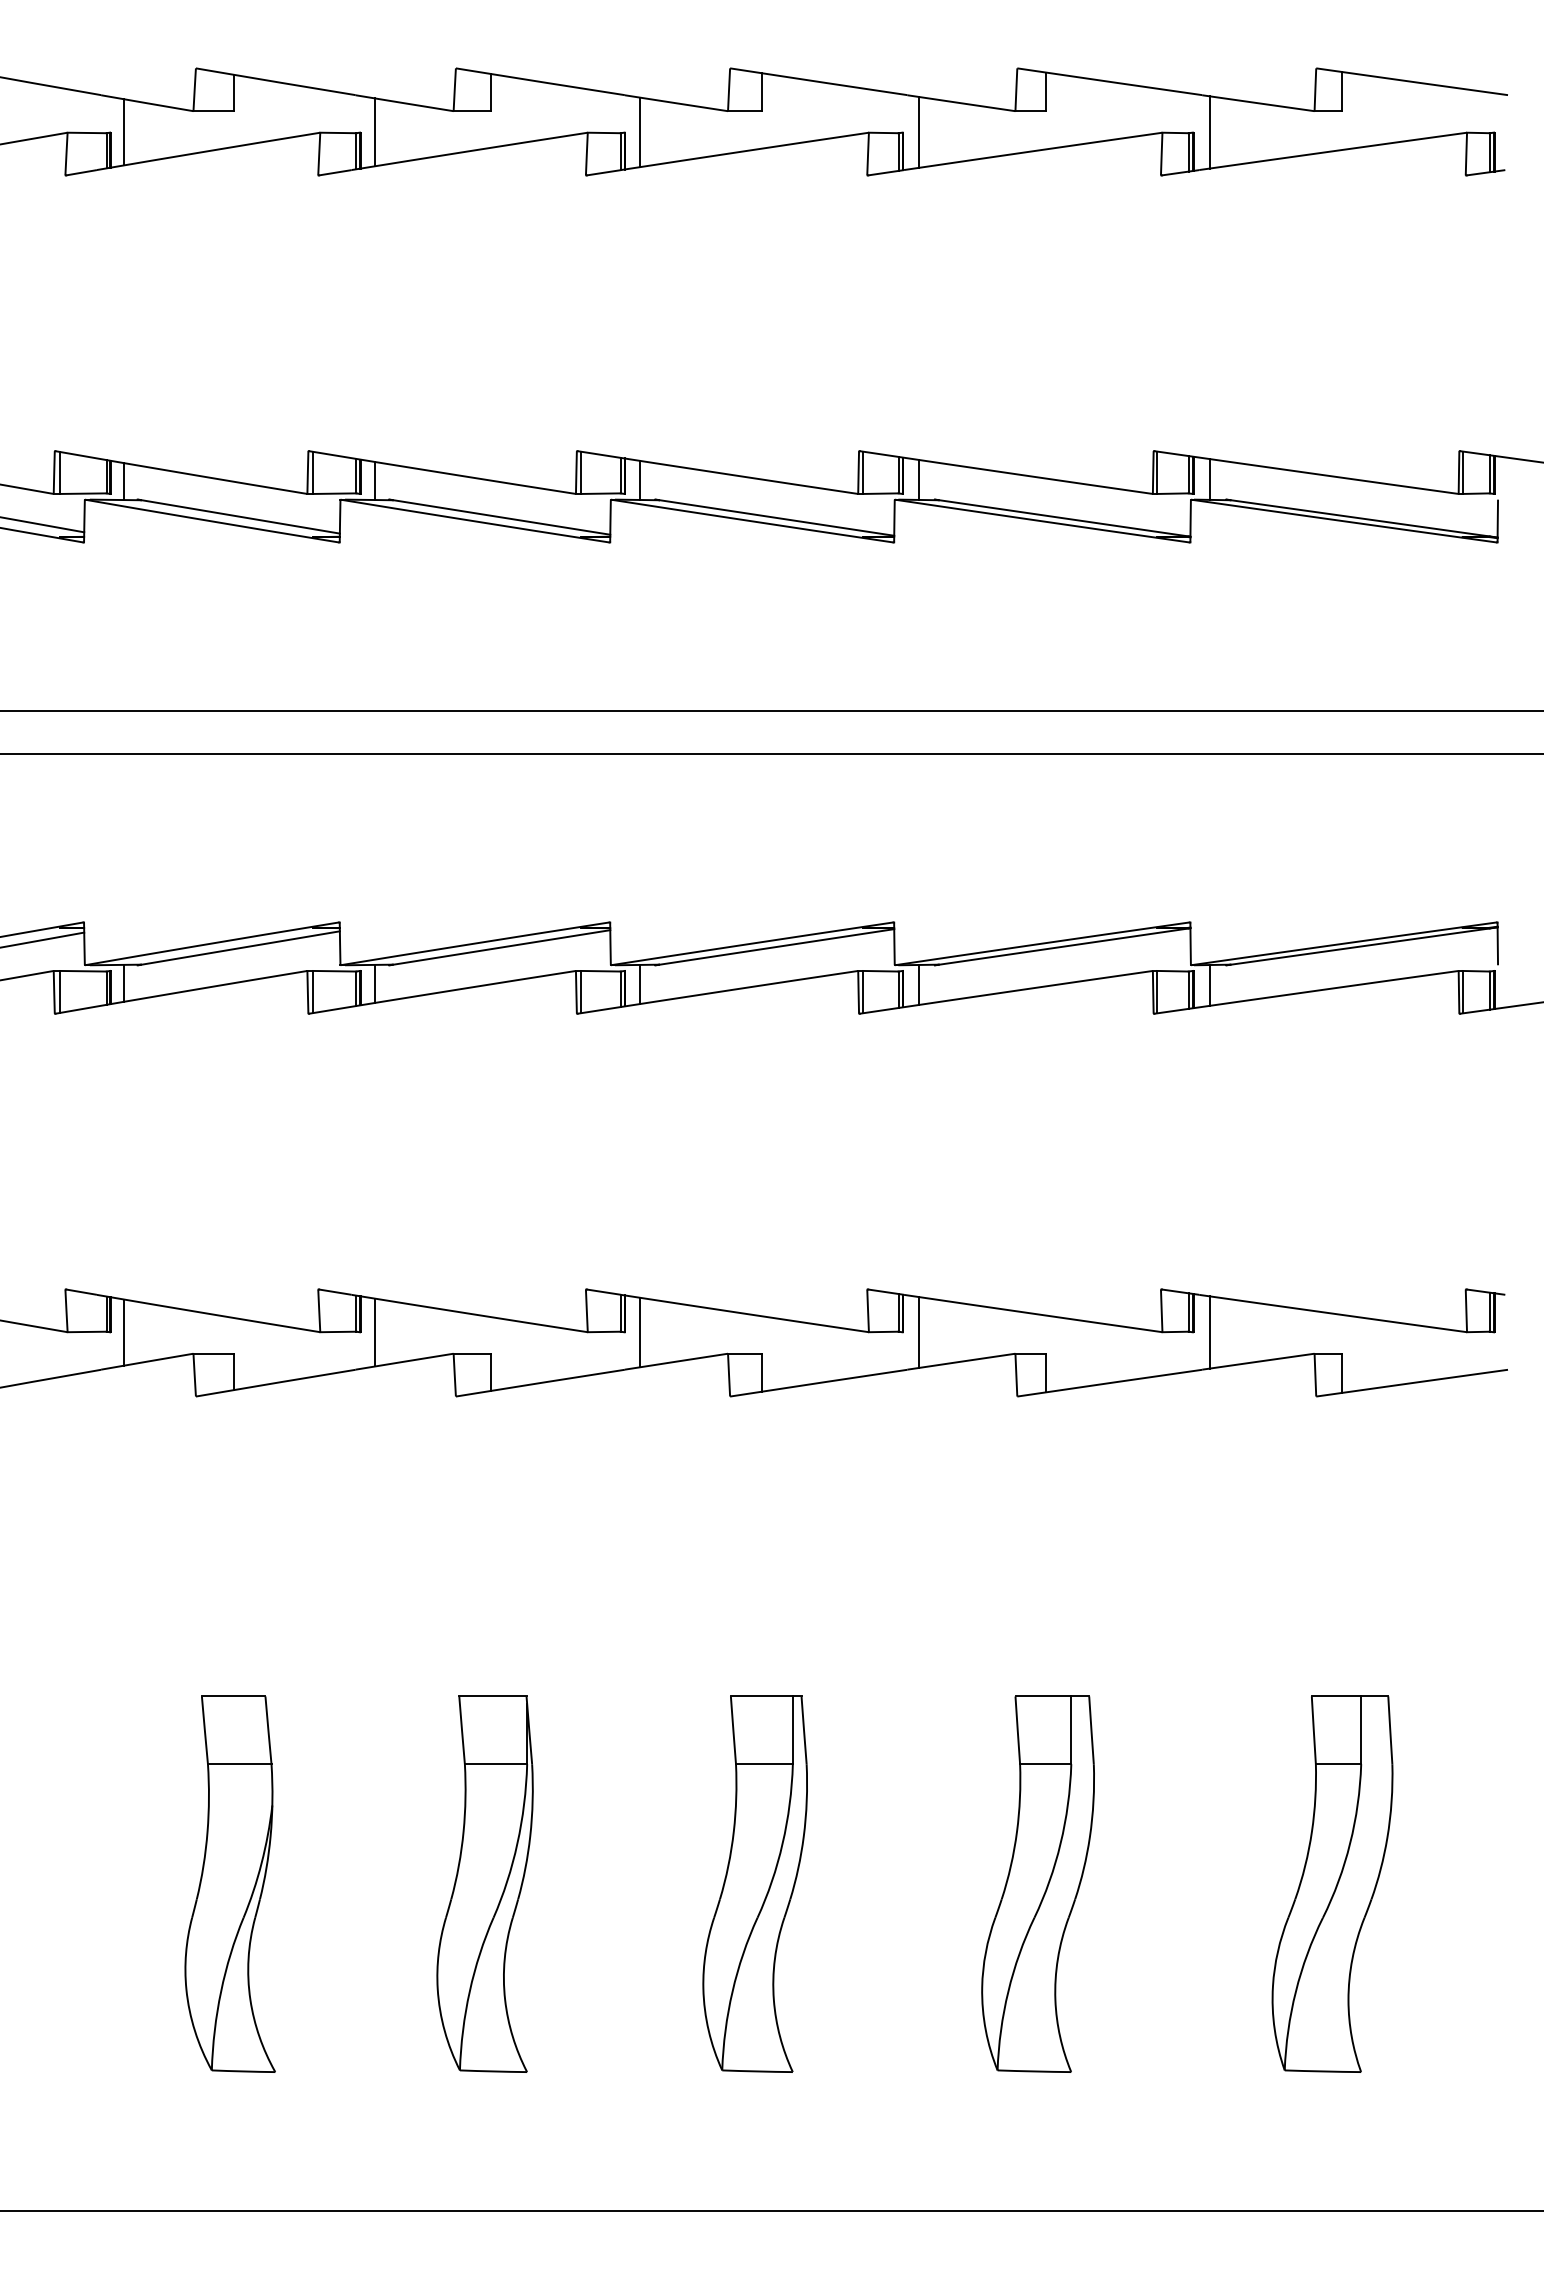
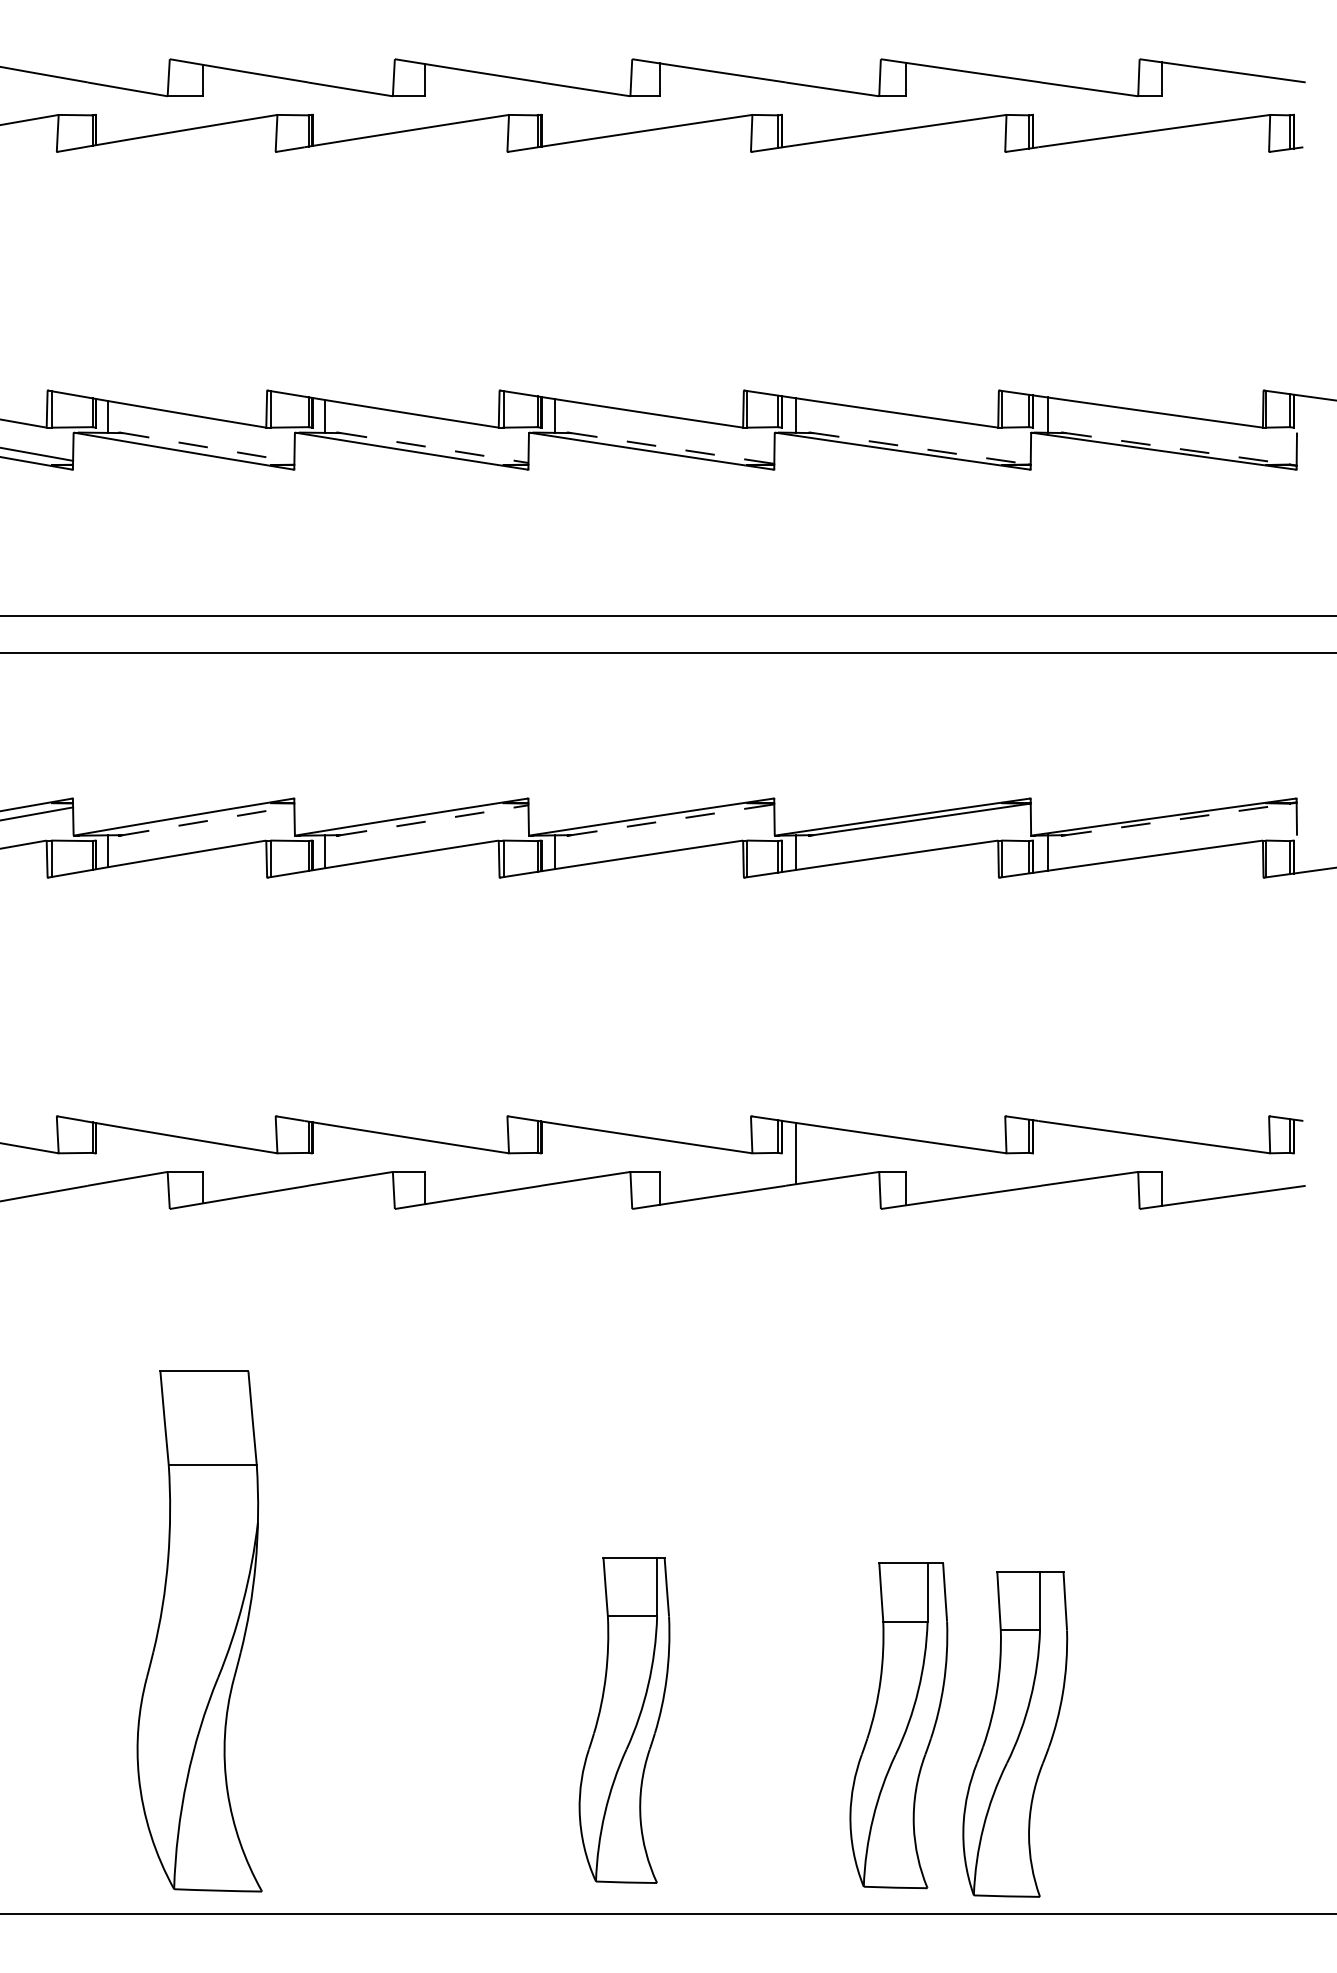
line: (919, 131) -> (796, 113), removed
line: (124, 132) -> (107, 114), removed
line: (375, 132) -> (325, 114), removed
line: (640, 132) -> (554, 114), removed
line: (1209, 132) -> (1047, 114), removed
line: (239, 516) -> (207, 447), solid -> dashed
line: (500, 517) -> (433, 448), solid -> dashed
line: (775, 517) -> (671, 448), solid -> dashed
line: (1062, 518) -> (919, 448), solid -> dashed
line: (1362, 518) -> (1179, 448), solid -> dashed
line: (1362, 946) -> (1179, 819), solid -> dashed
line: (500, 947) -> (433, 820), solid -> dashed
line: (775, 947) -> (671, 820), solid -> dashed
line: (239, 948) -> (207, 821), solid -> dashed
line: (124, 1332) -> (107, 1153), removed
line: (375, 1332) -> (325, 1153), removed
line: (640, 1332) -> (554, 1153), removed
line: (1209, 1332) -> (1047, 1153), removed
part: (229, 1883) -> (198, 1630), size x1.6
part: (484, 1883) -> (419, 1630), removed
part: (754, 1883) -> (623, 1719), moved
part: (1037, 1883) -> (898, 1724), moved
part: (1332, 1883) -> (1015, 1733), moved

